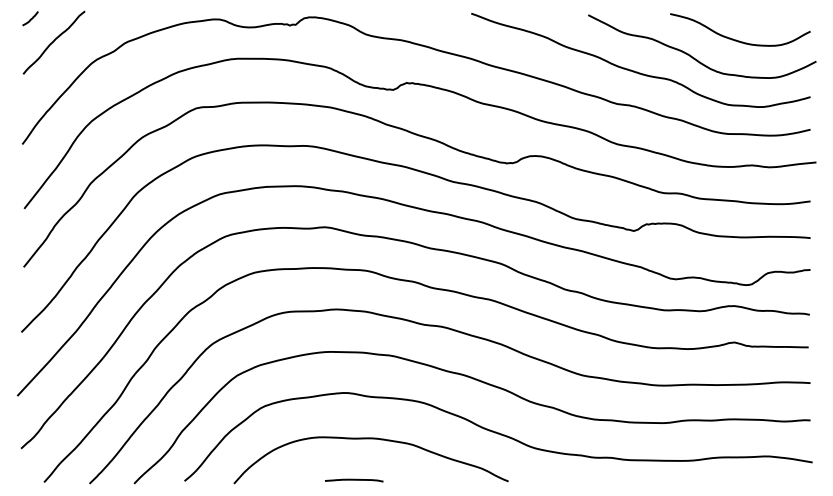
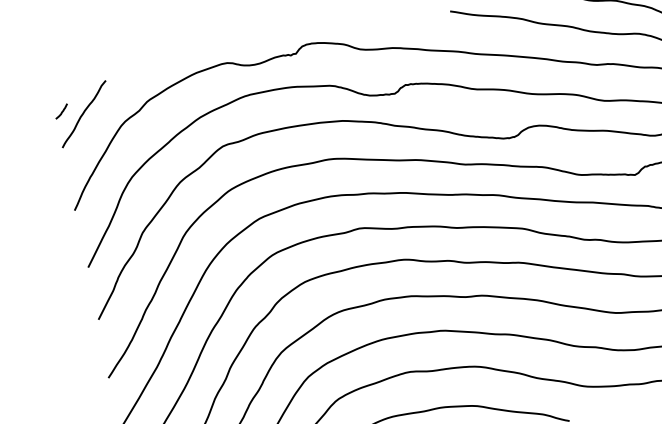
line: (30, 18) -> (61, 111), moved

